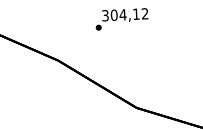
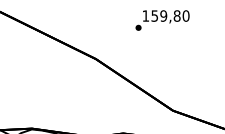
text: (124, 14) -> (165, 15), 304,12 -> 159,80

